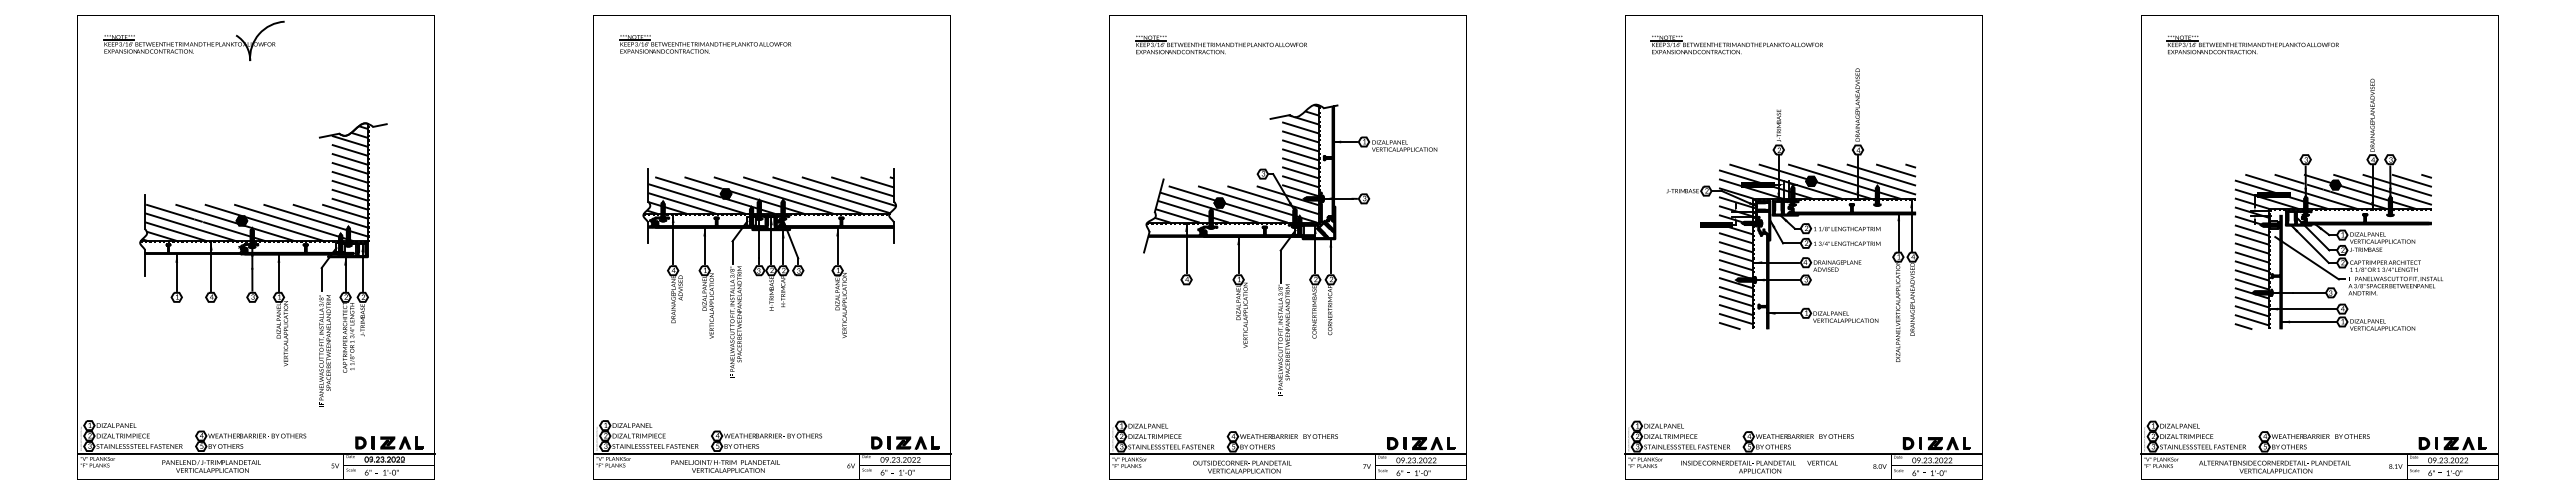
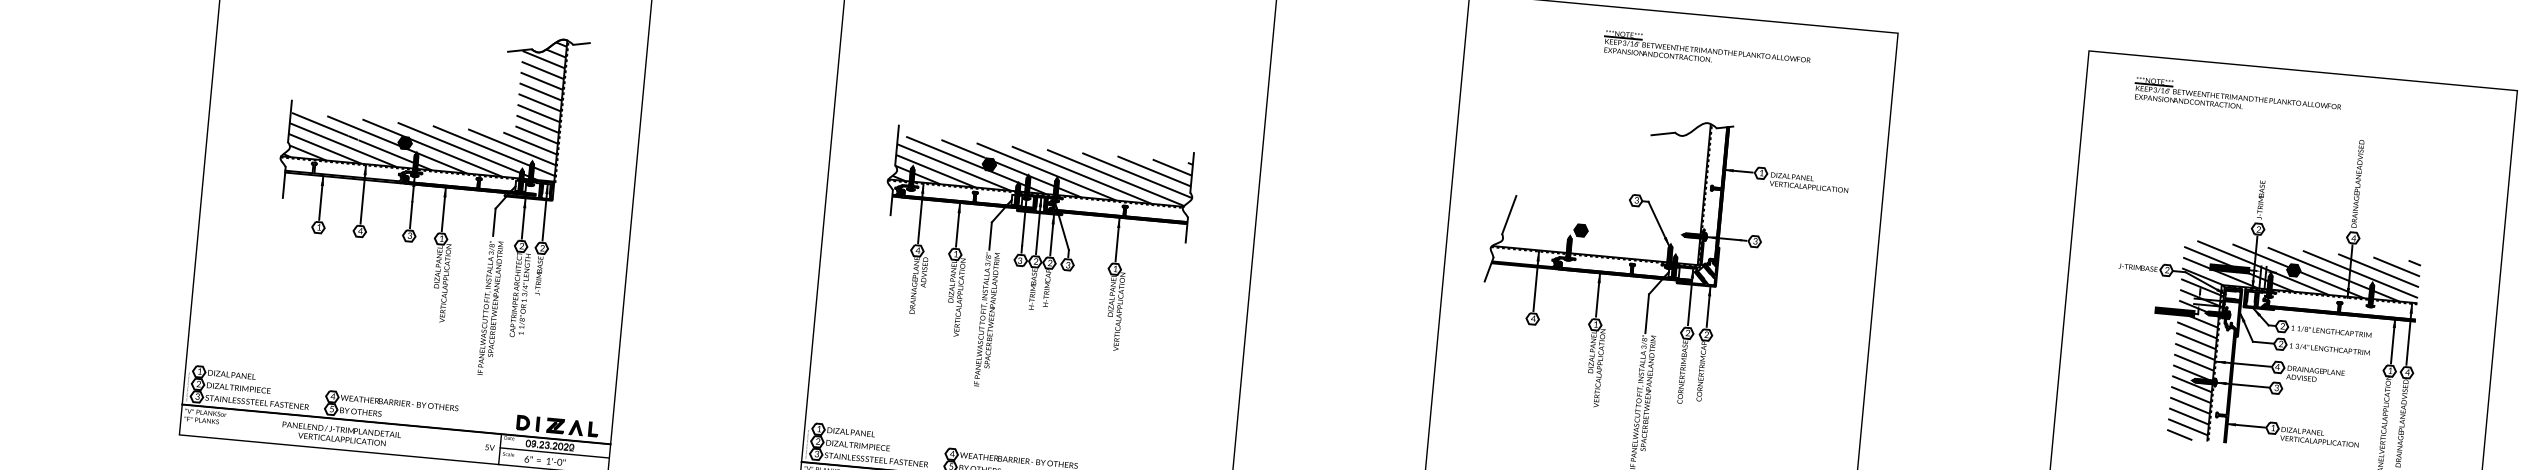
part: (1220, 44) -> (1706, 50), moved
part: (1736, 44) -> (2237, 97), moved
hatch: (1236, 163) -> (1605, 184), removed

